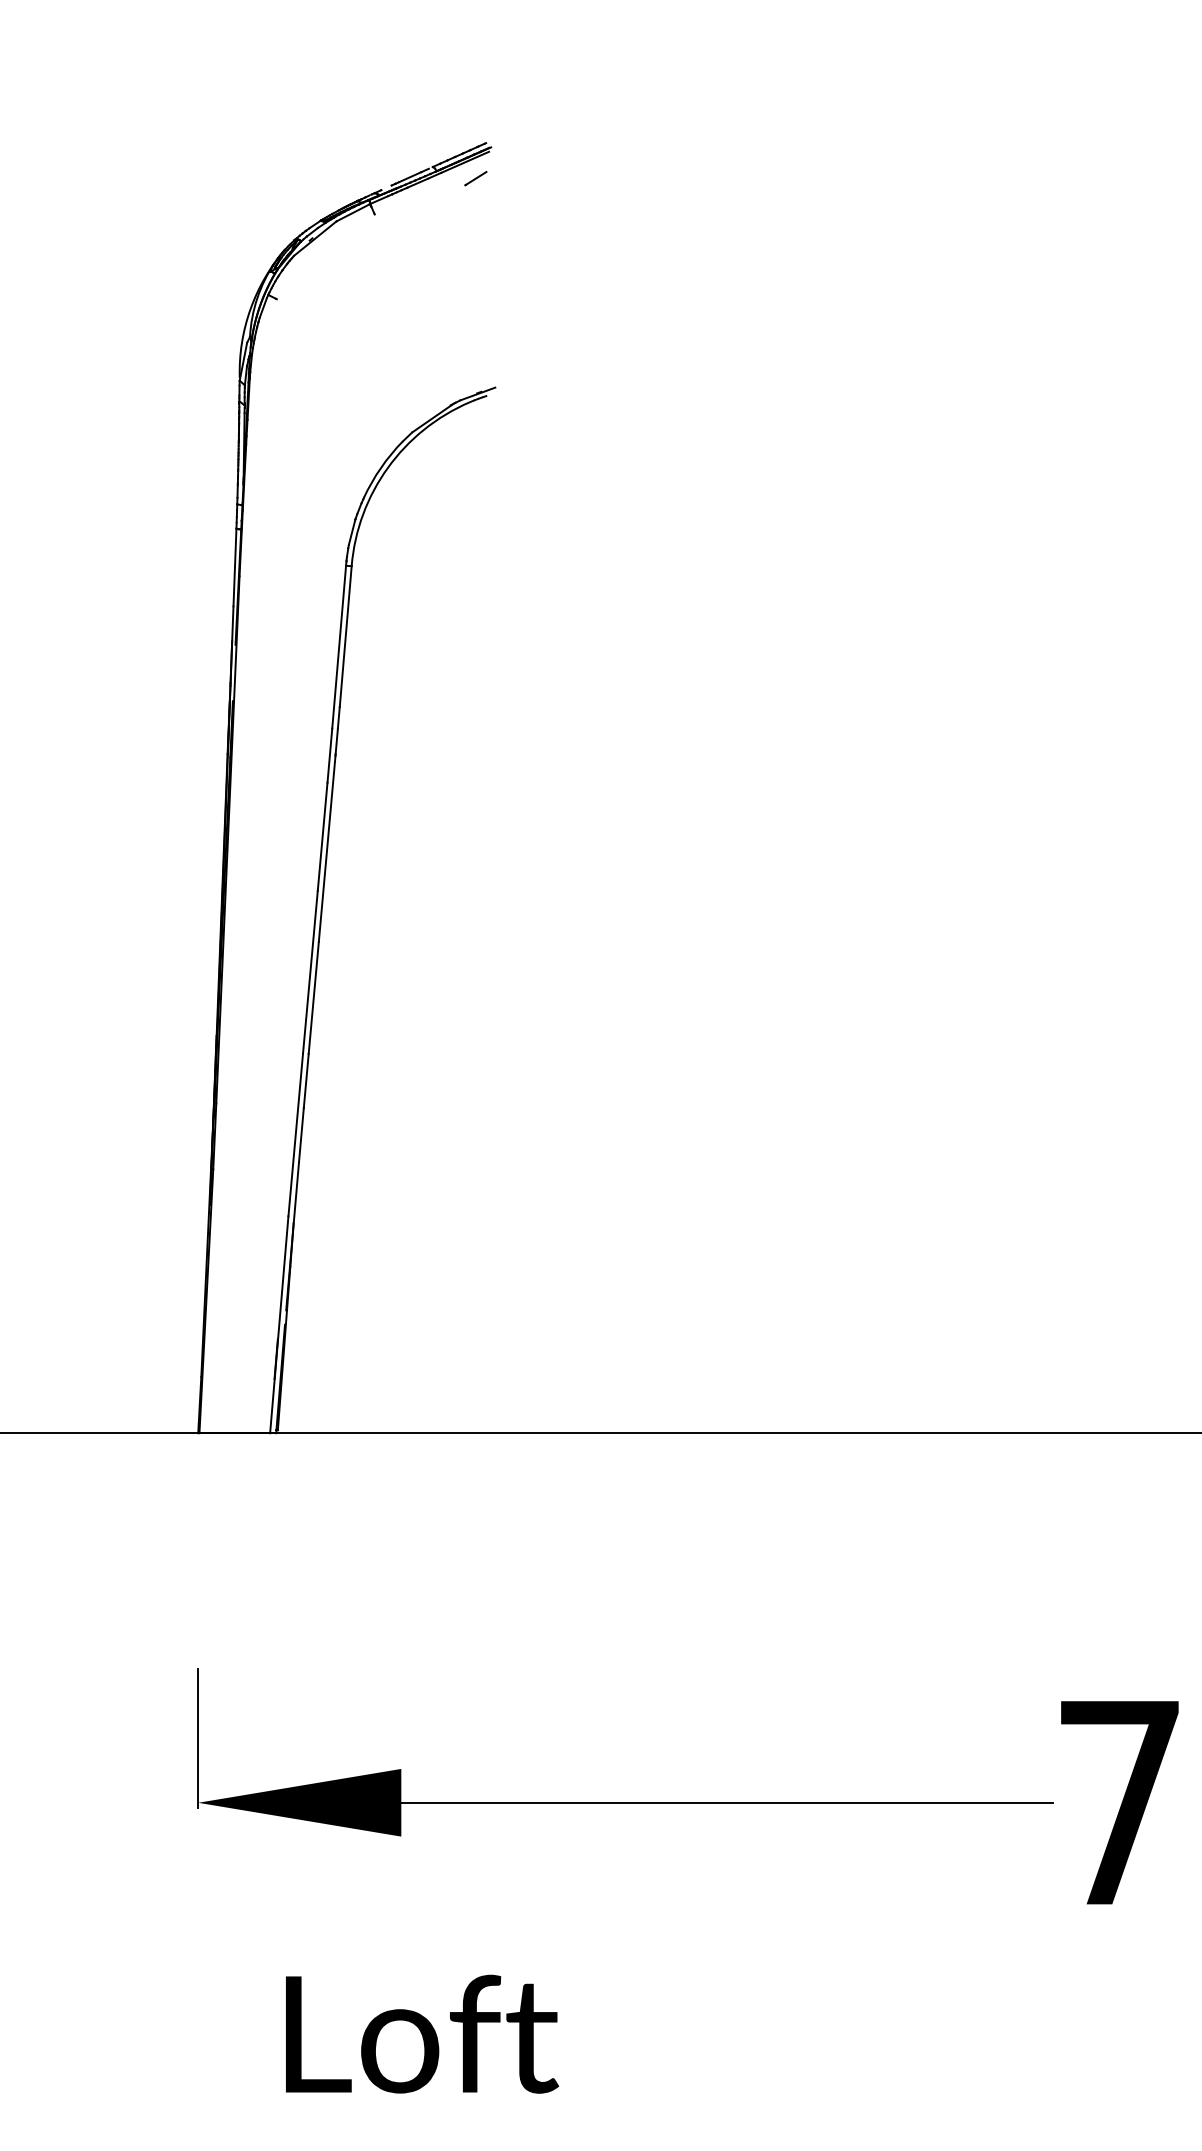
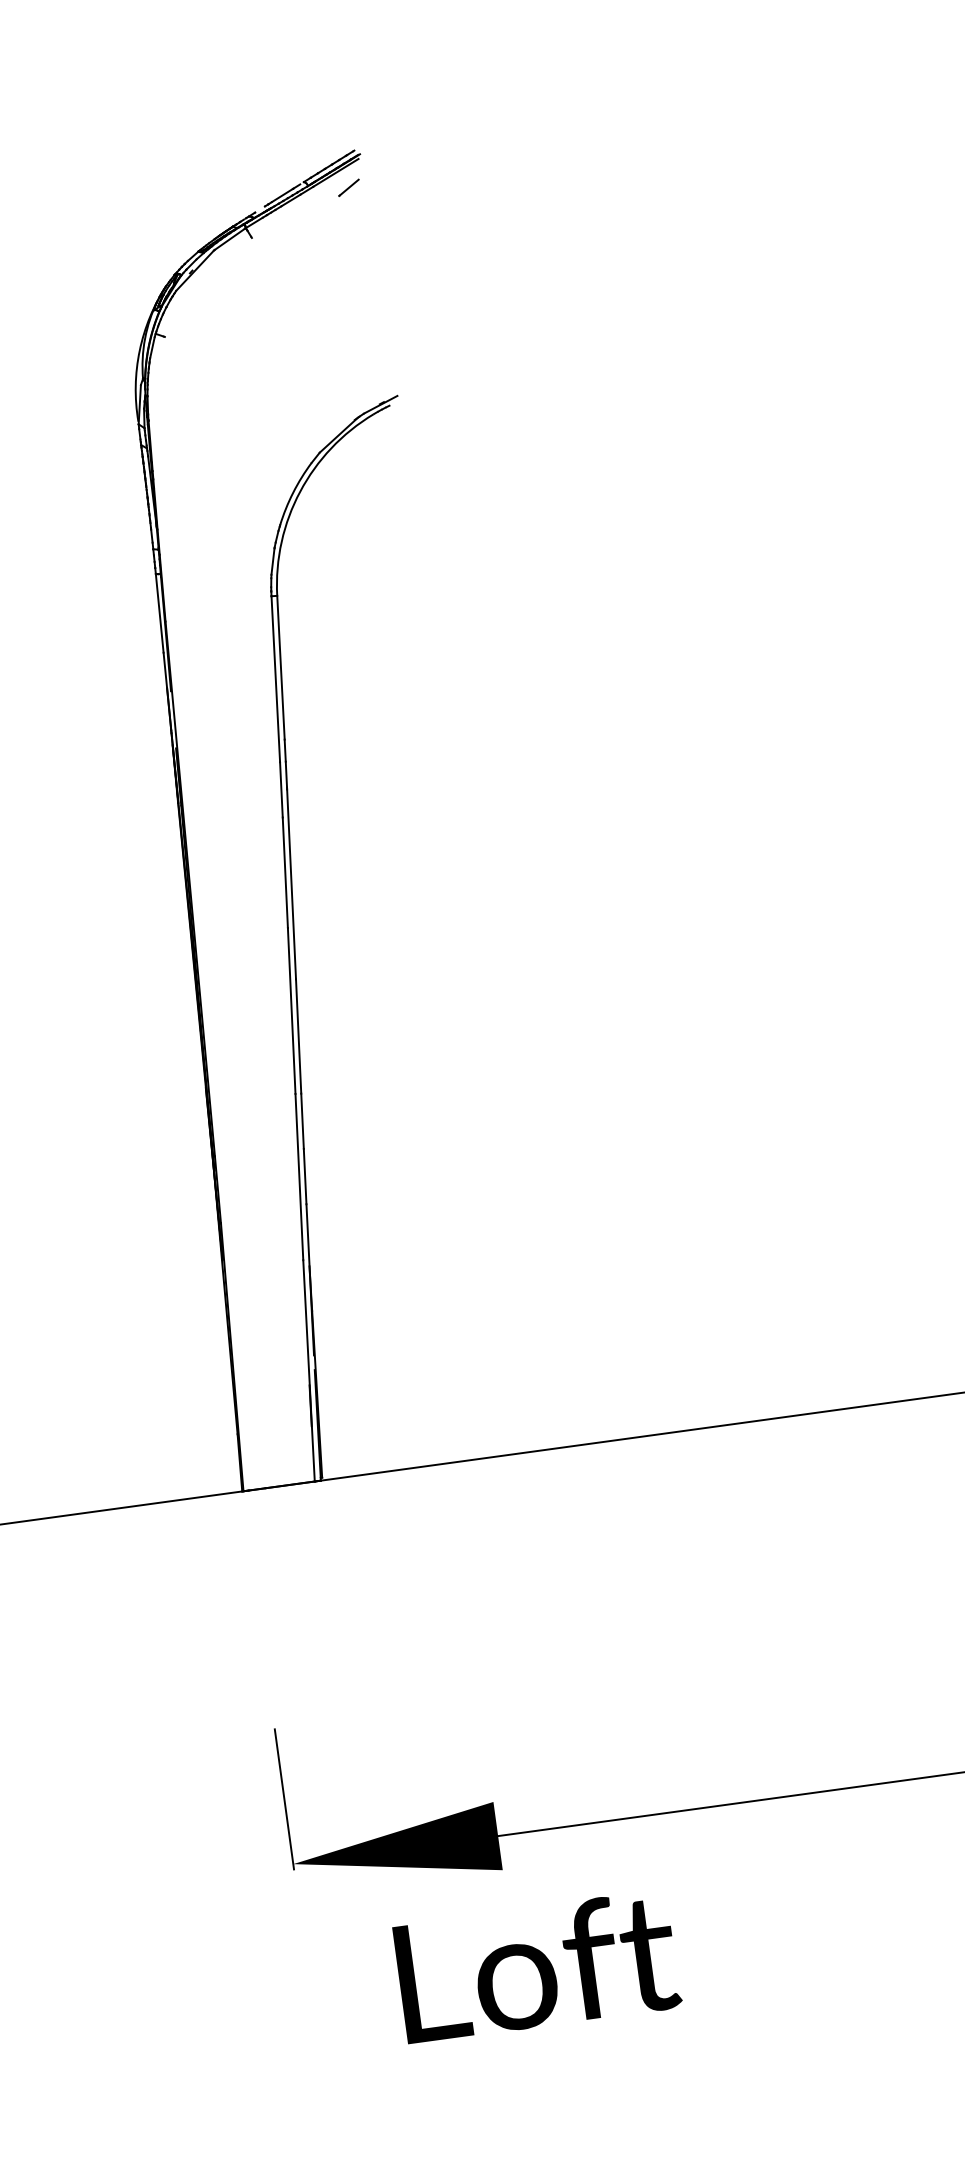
text: (422, 2033) -> (537, 1965), moved

